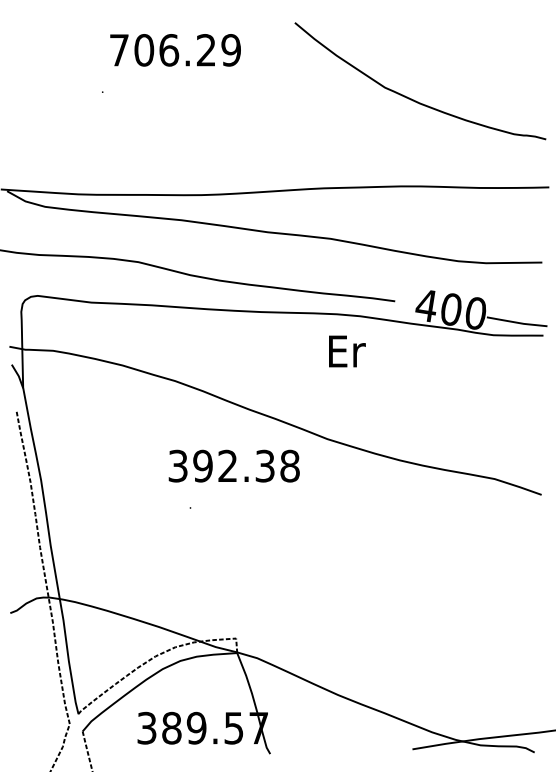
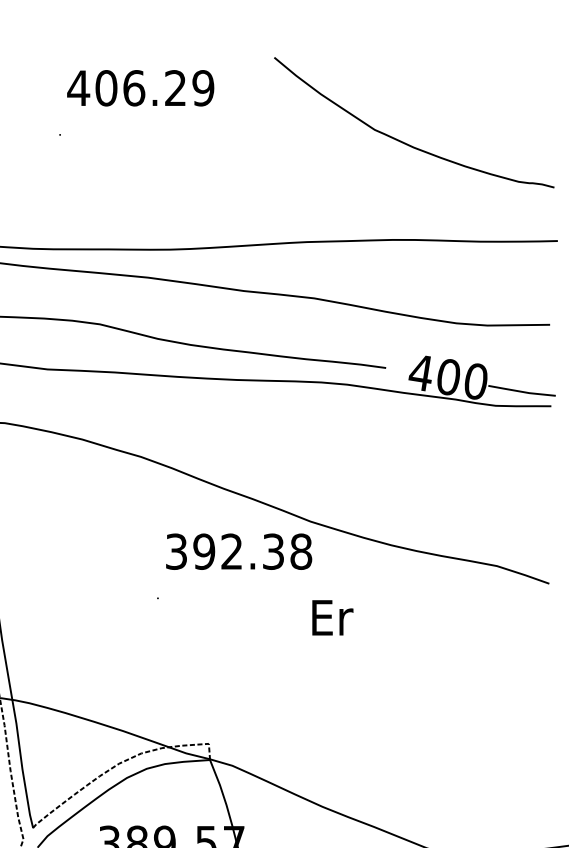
text: (119, 50) -> (78, 88), 706.29 -> 406.29
text: (347, 351) -> (332, 617), moved
text: (233, 465) -> (238, 550), moved

